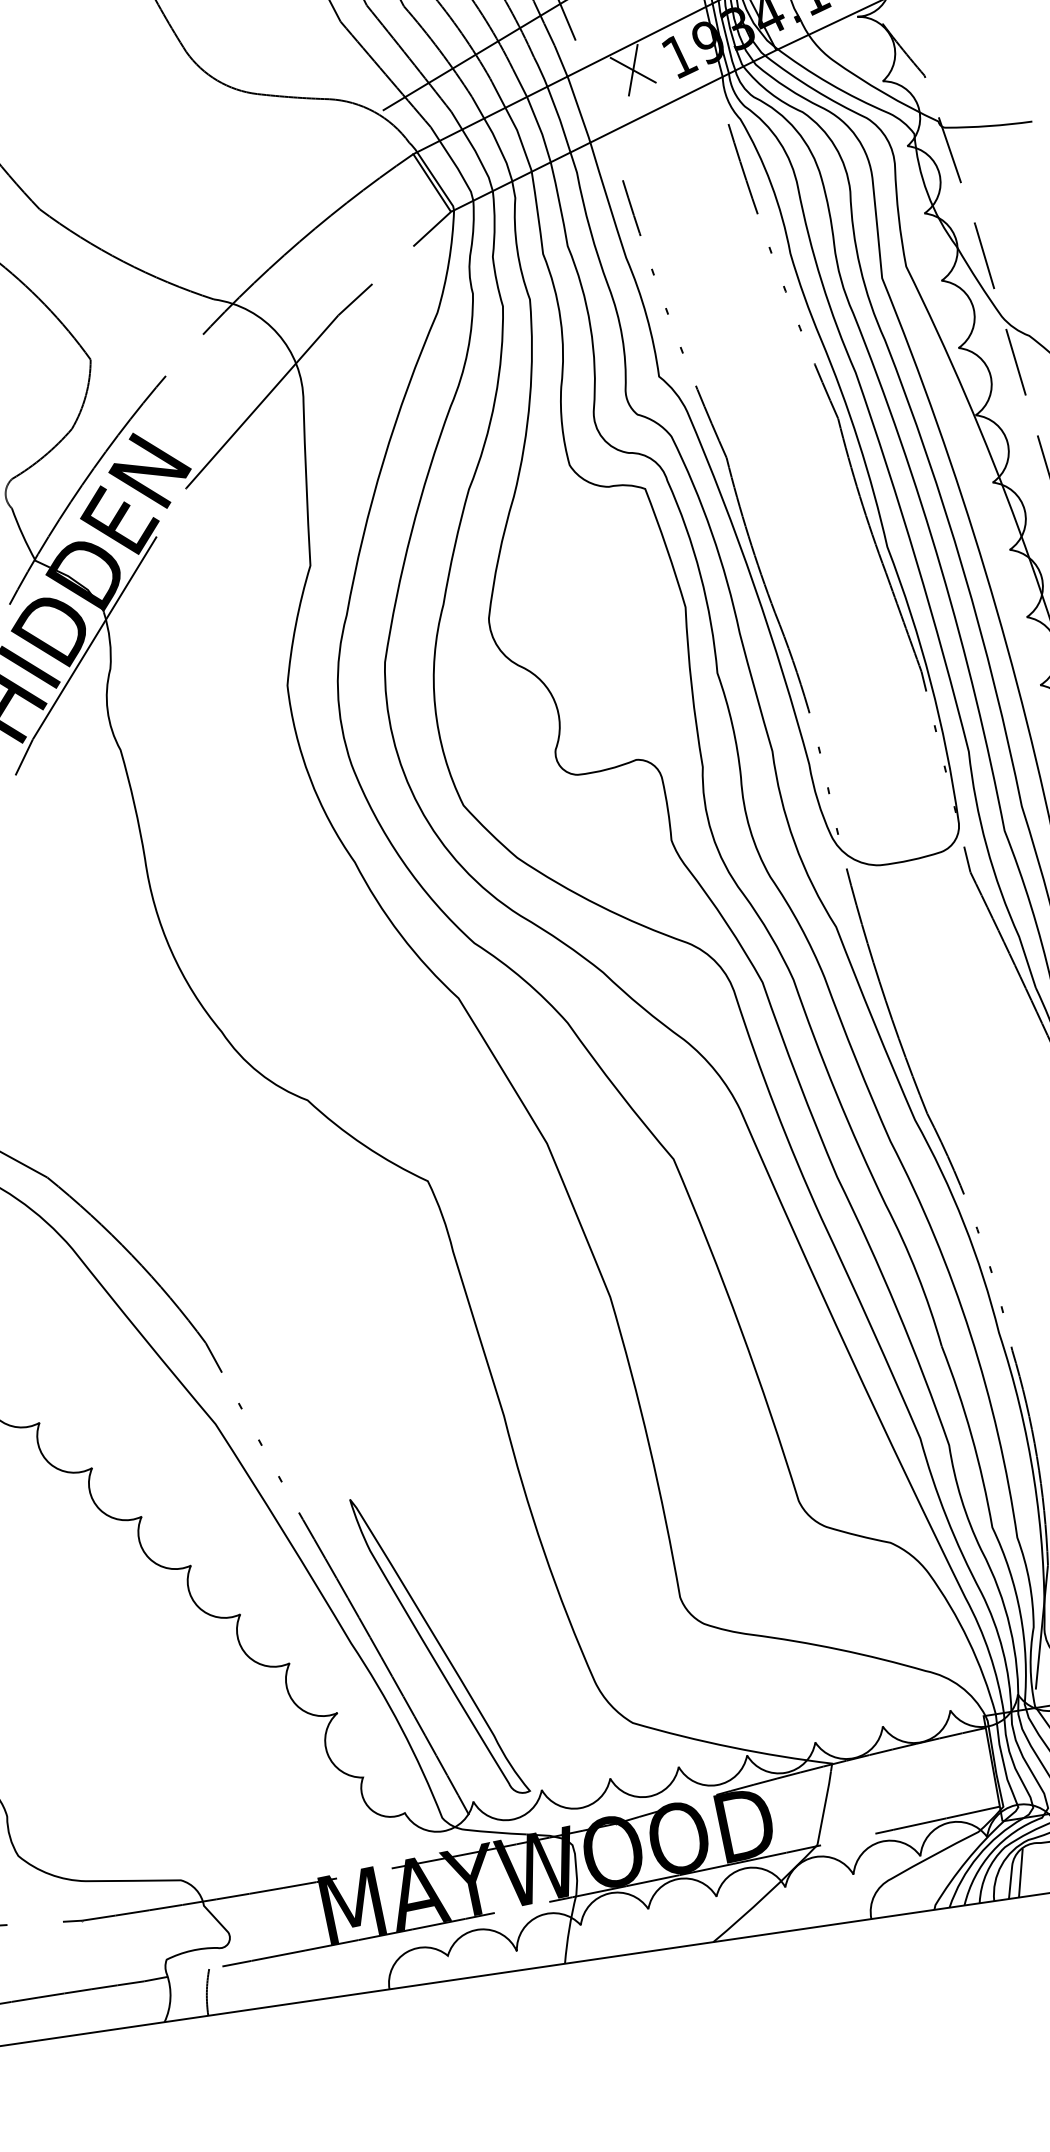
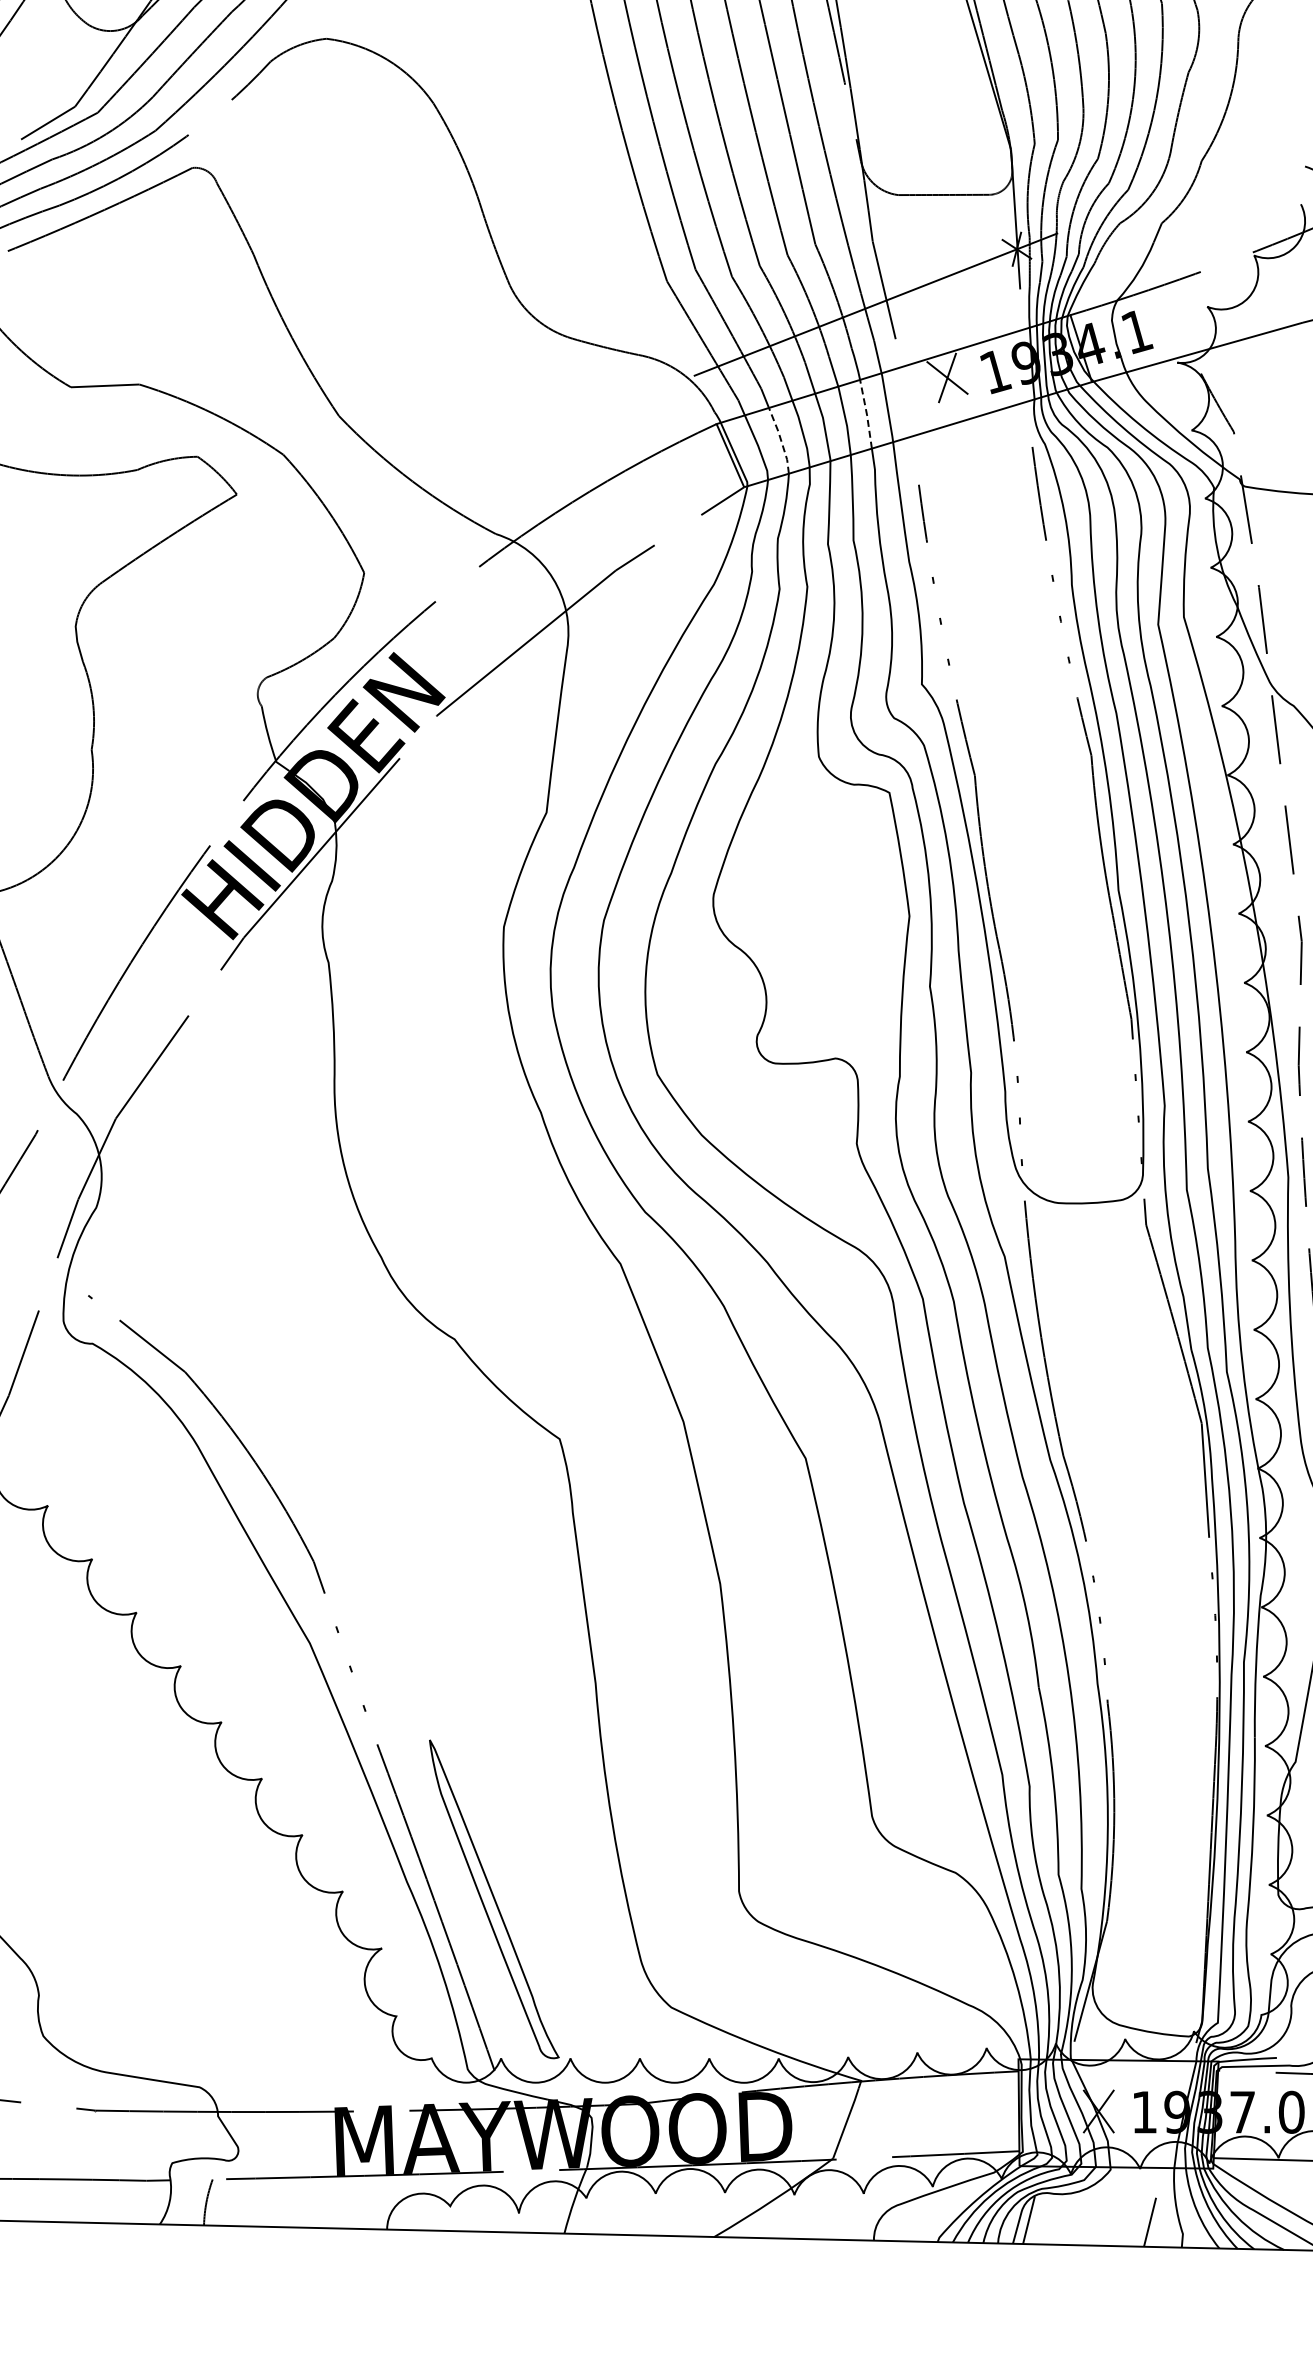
line: (559, 119) -> (866, 414), solid -> dashed
line: (478, 158) -> (780, 439), solid -> dashed

